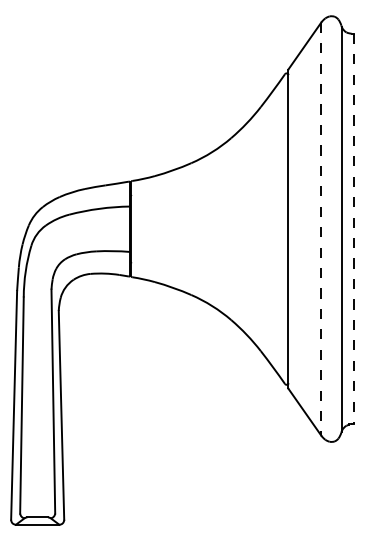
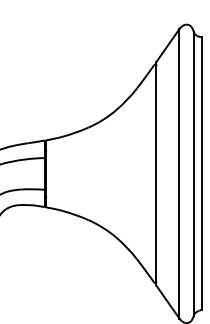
line: (321, 229) -> (179, 174), dashed -> solid
line: (353, 229) -> (202, 174), dashed -> solid

